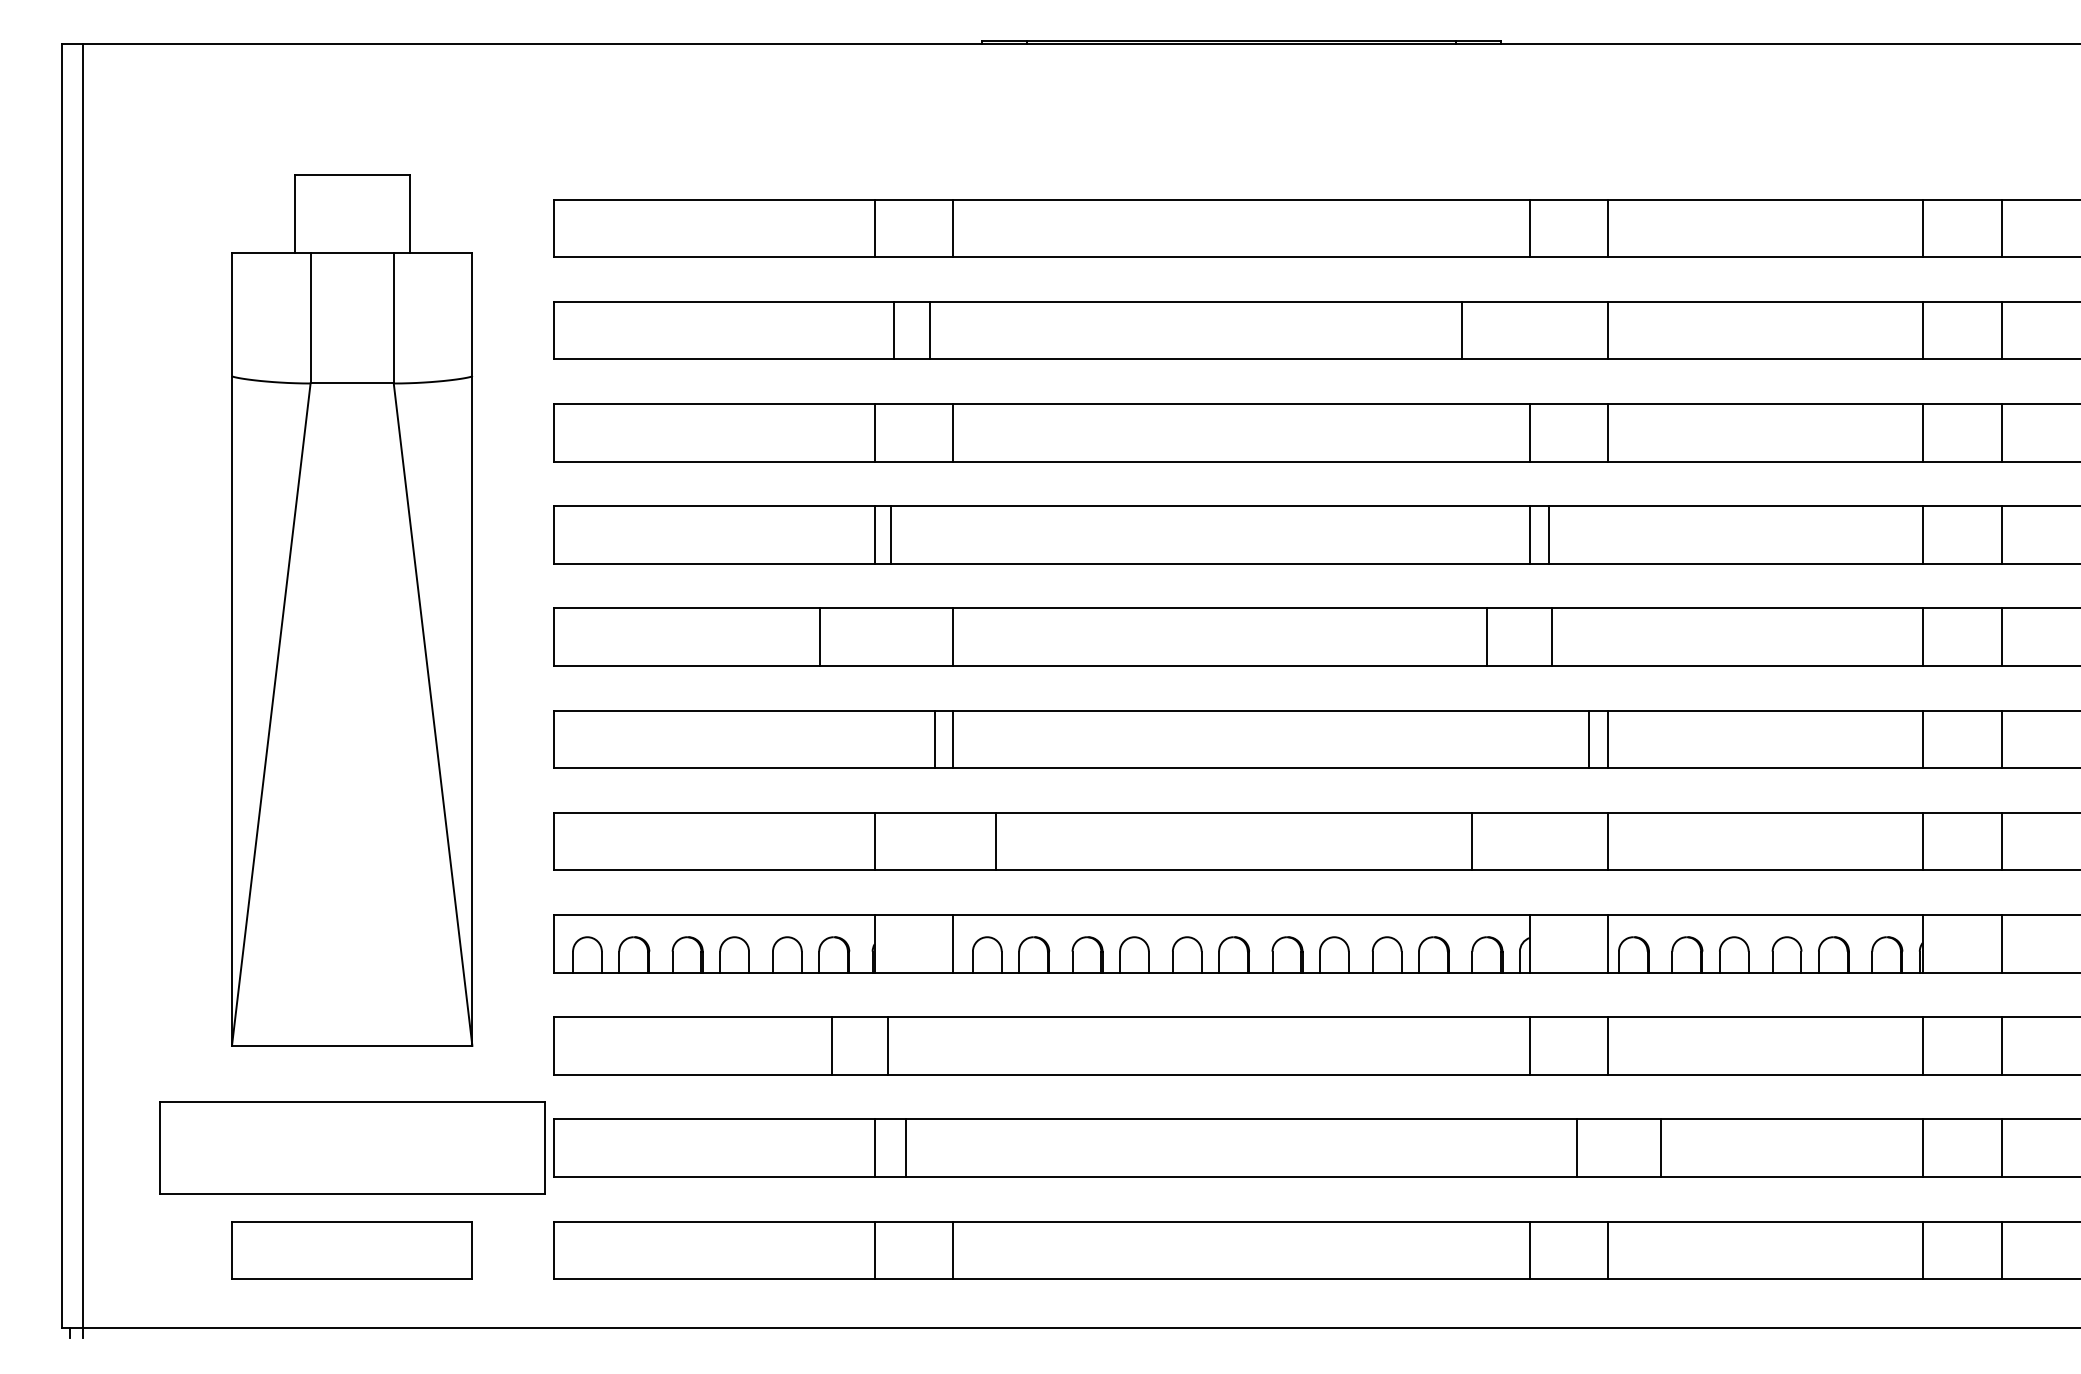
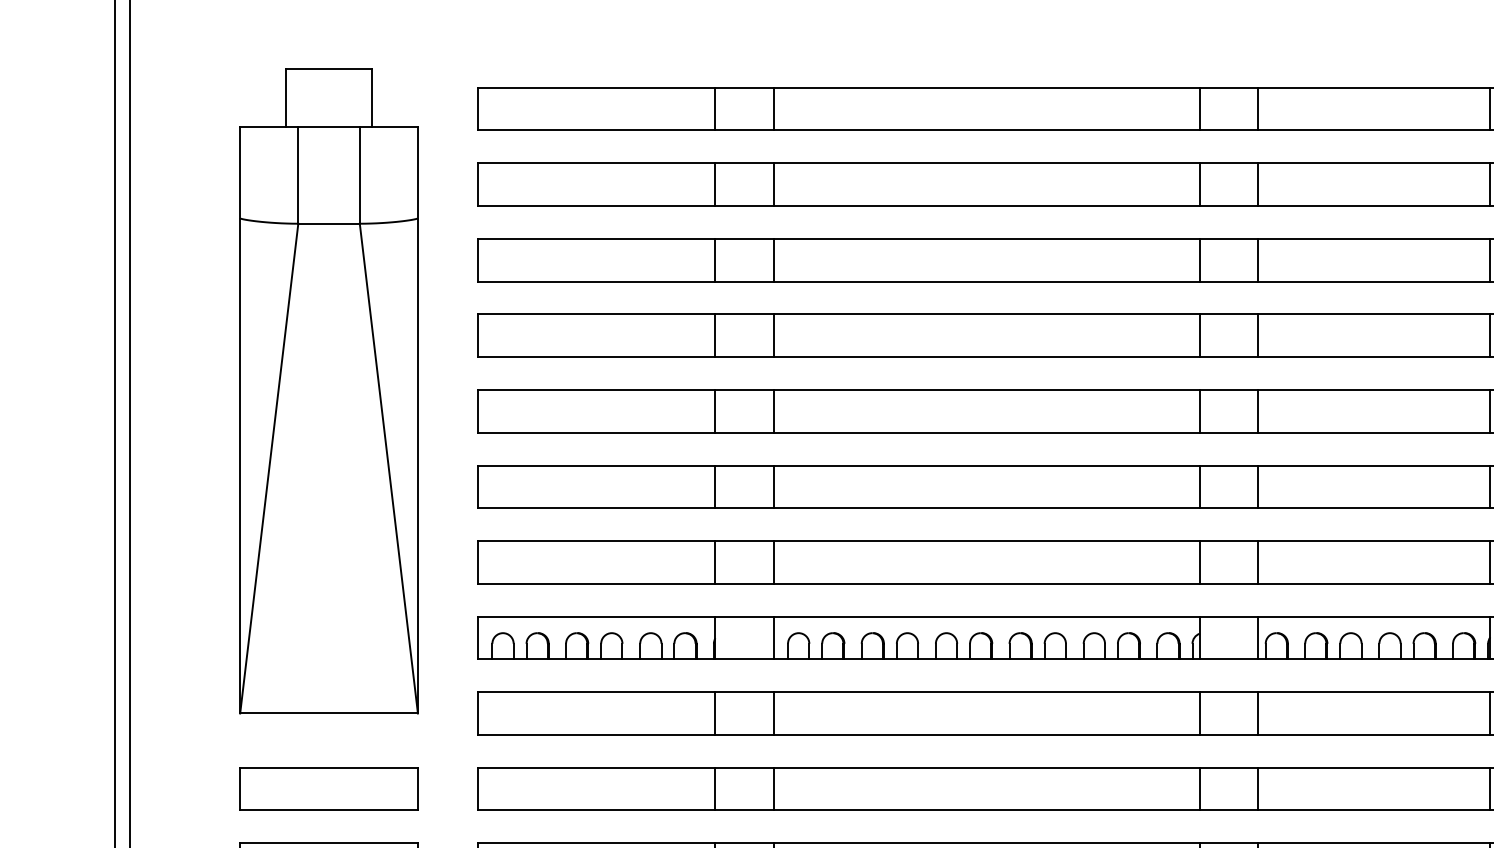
line: (894, 330) -> (773, 184), moved
line: (929, 330) -> (715, 184), moved
line: (1461, 330) -> (1199, 184), moved
line: (891, 534) -> (773, 335), moved
line: (1549, 534) -> (1257, 335), moved
line: (819, 637) -> (715, 411), moved
line: (1486, 637) -> (1199, 411), moved
line: (1552, 637) -> (1257, 411), moved
line: (934, 739) -> (715, 486), moved
line: (1588, 739) -> (1199, 486), moved
line: (996, 841) -> (773, 562), moved
line: (1471, 841) -> (1199, 562), moved
line: (831, 1045) -> (715, 713), moved
line: (888, 1045) -> (773, 713), moved
part: (351, 1147) -> (328, 788), size x0.62
line: (906, 1147) -> (773, 788), moved
line: (1576, 1147) -> (1199, 788), moved
line: (1661, 1147) -> (1257, 788), moved

